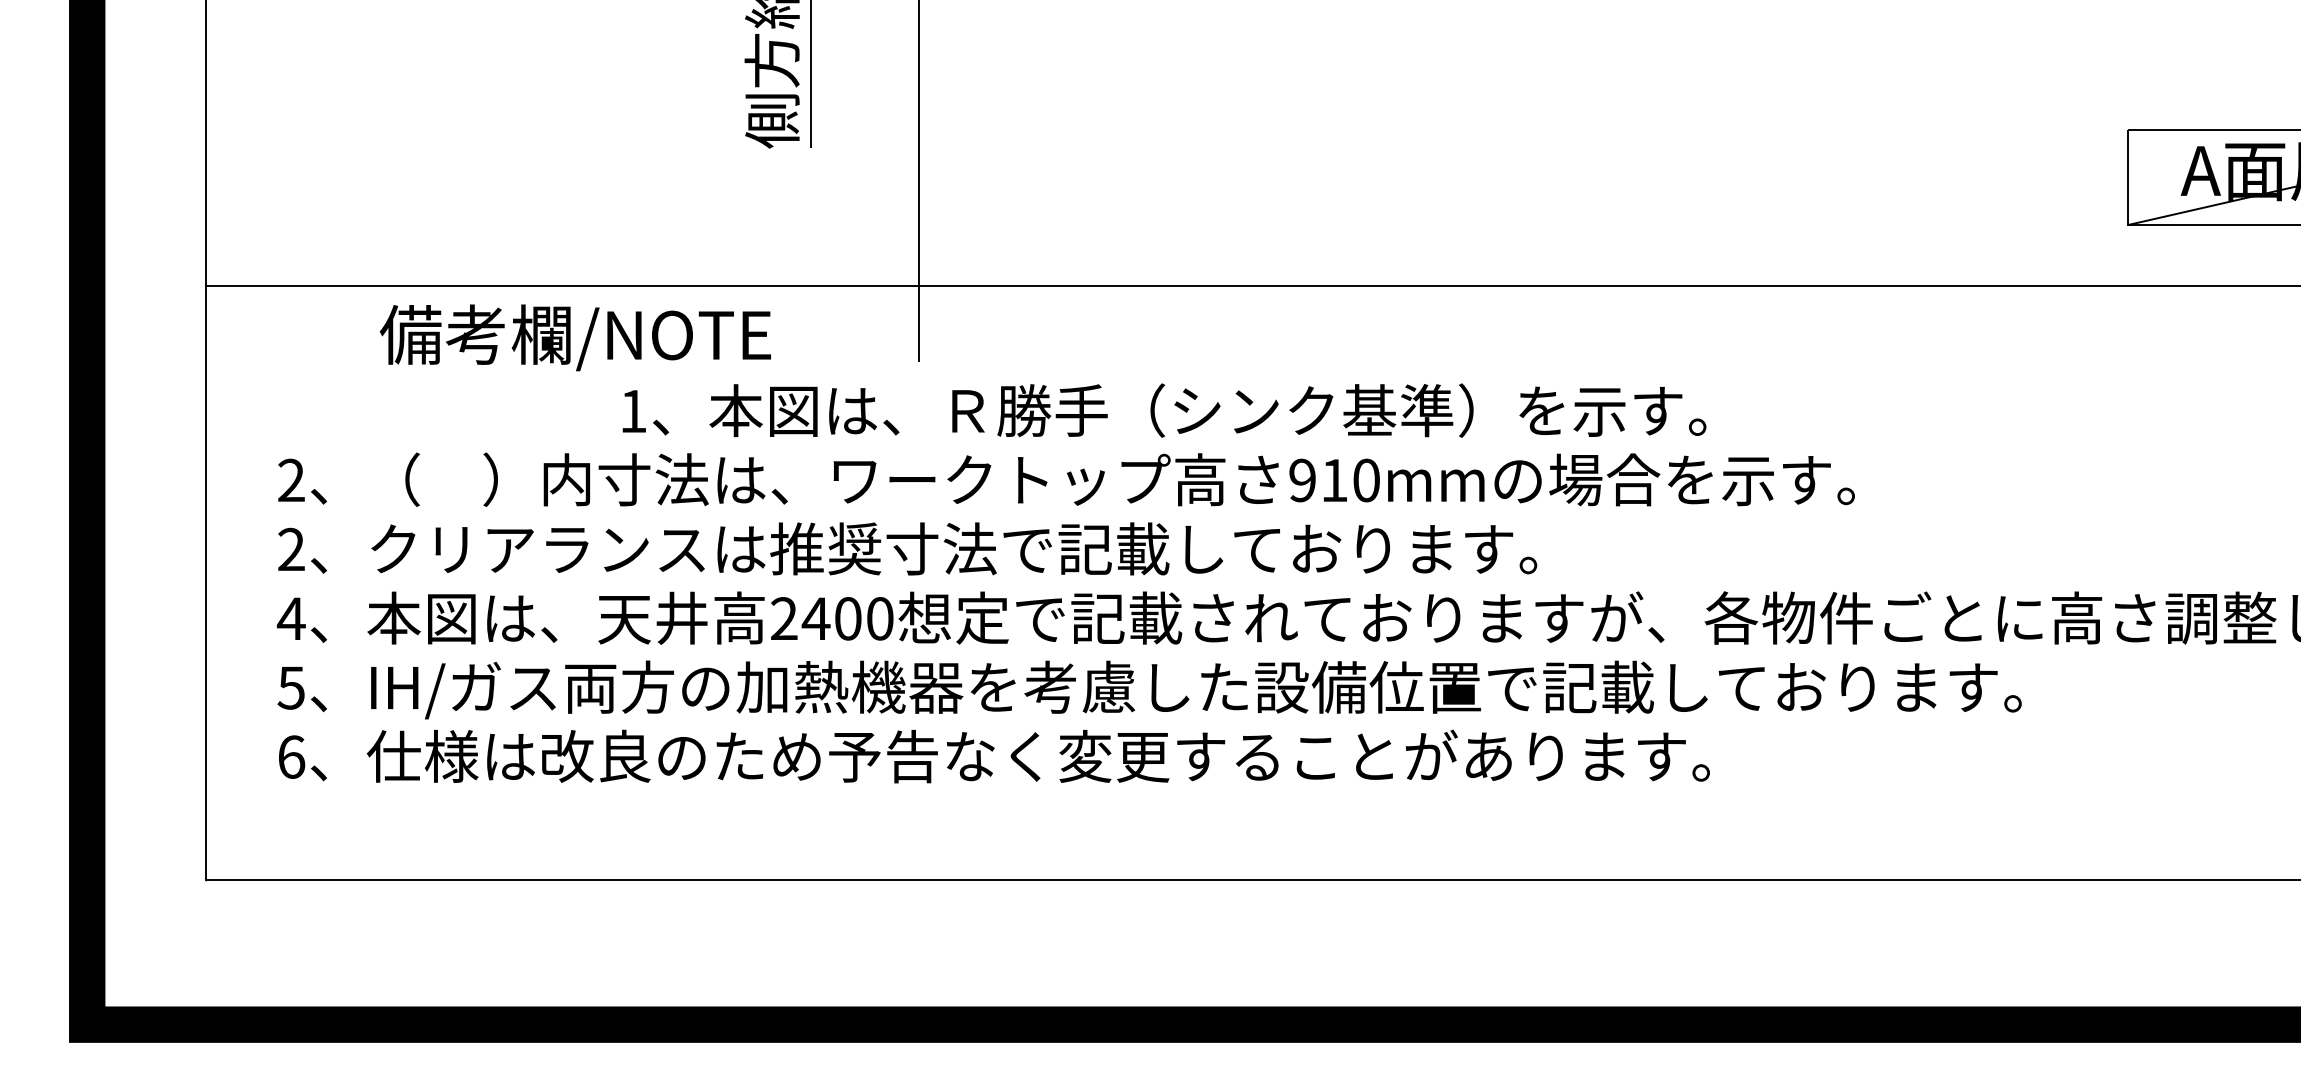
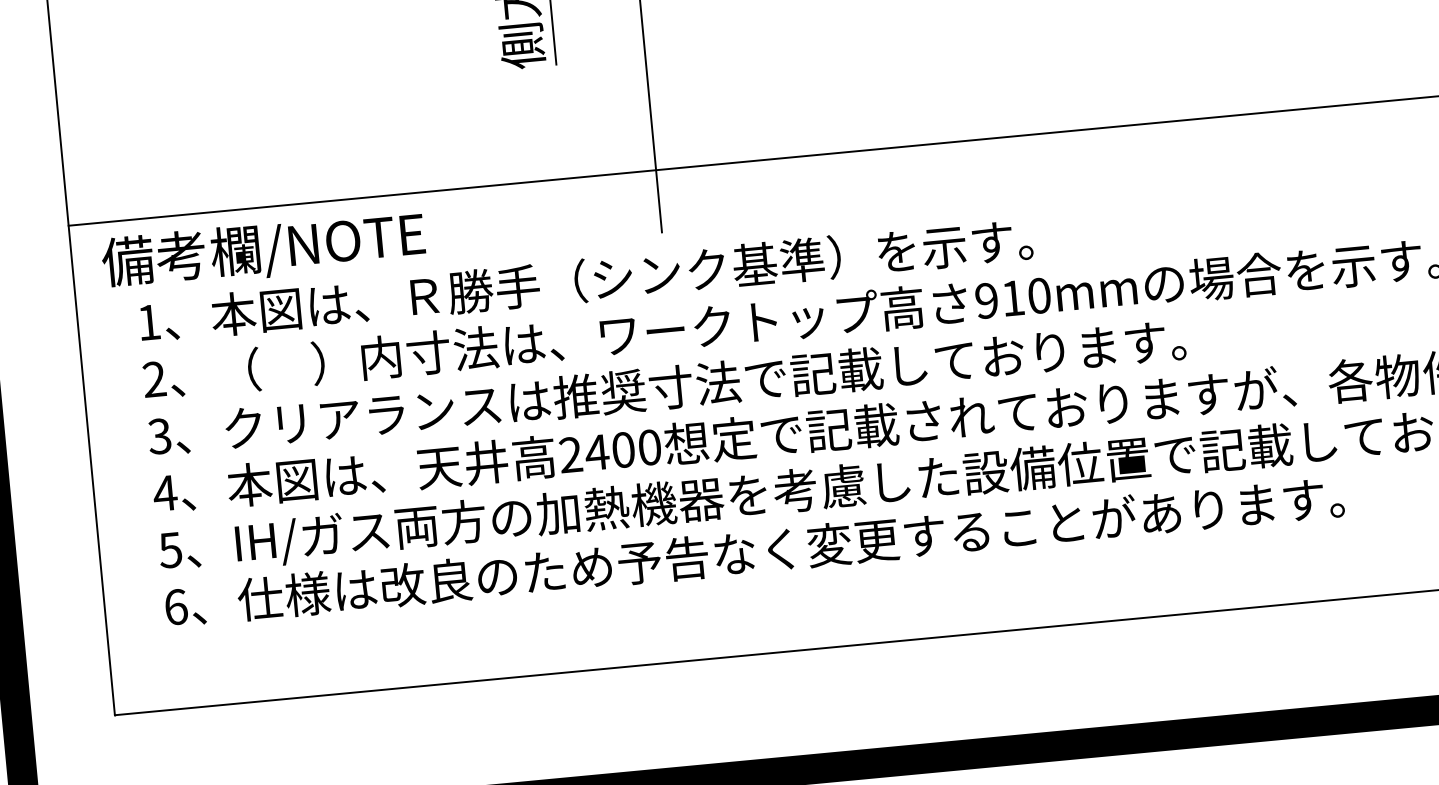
text: (574, 337) -> (262, 250), moved
text: (1164, 410) -> (586, 280), moved
text: (290, 549) -> (159, 436), 2 -> 3

